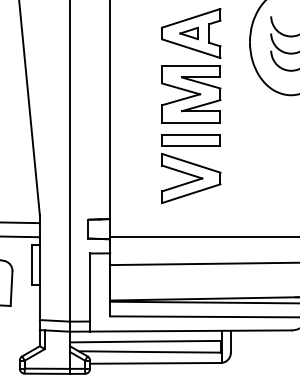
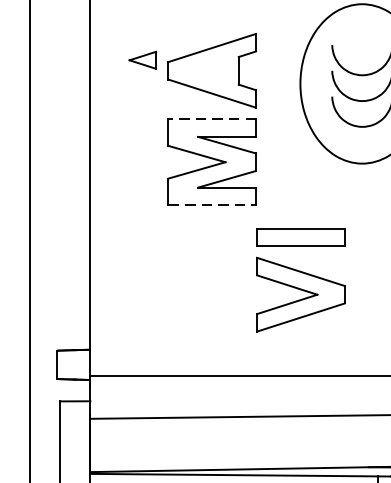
part: (188, 33) -> (141, 60), moved
line: (190, 65) -> (211, 118), solid -> dashed
line: (191, 122) -> (212, 204), solid -> dashed
part: (191, 168) -> (301, 279), moved

